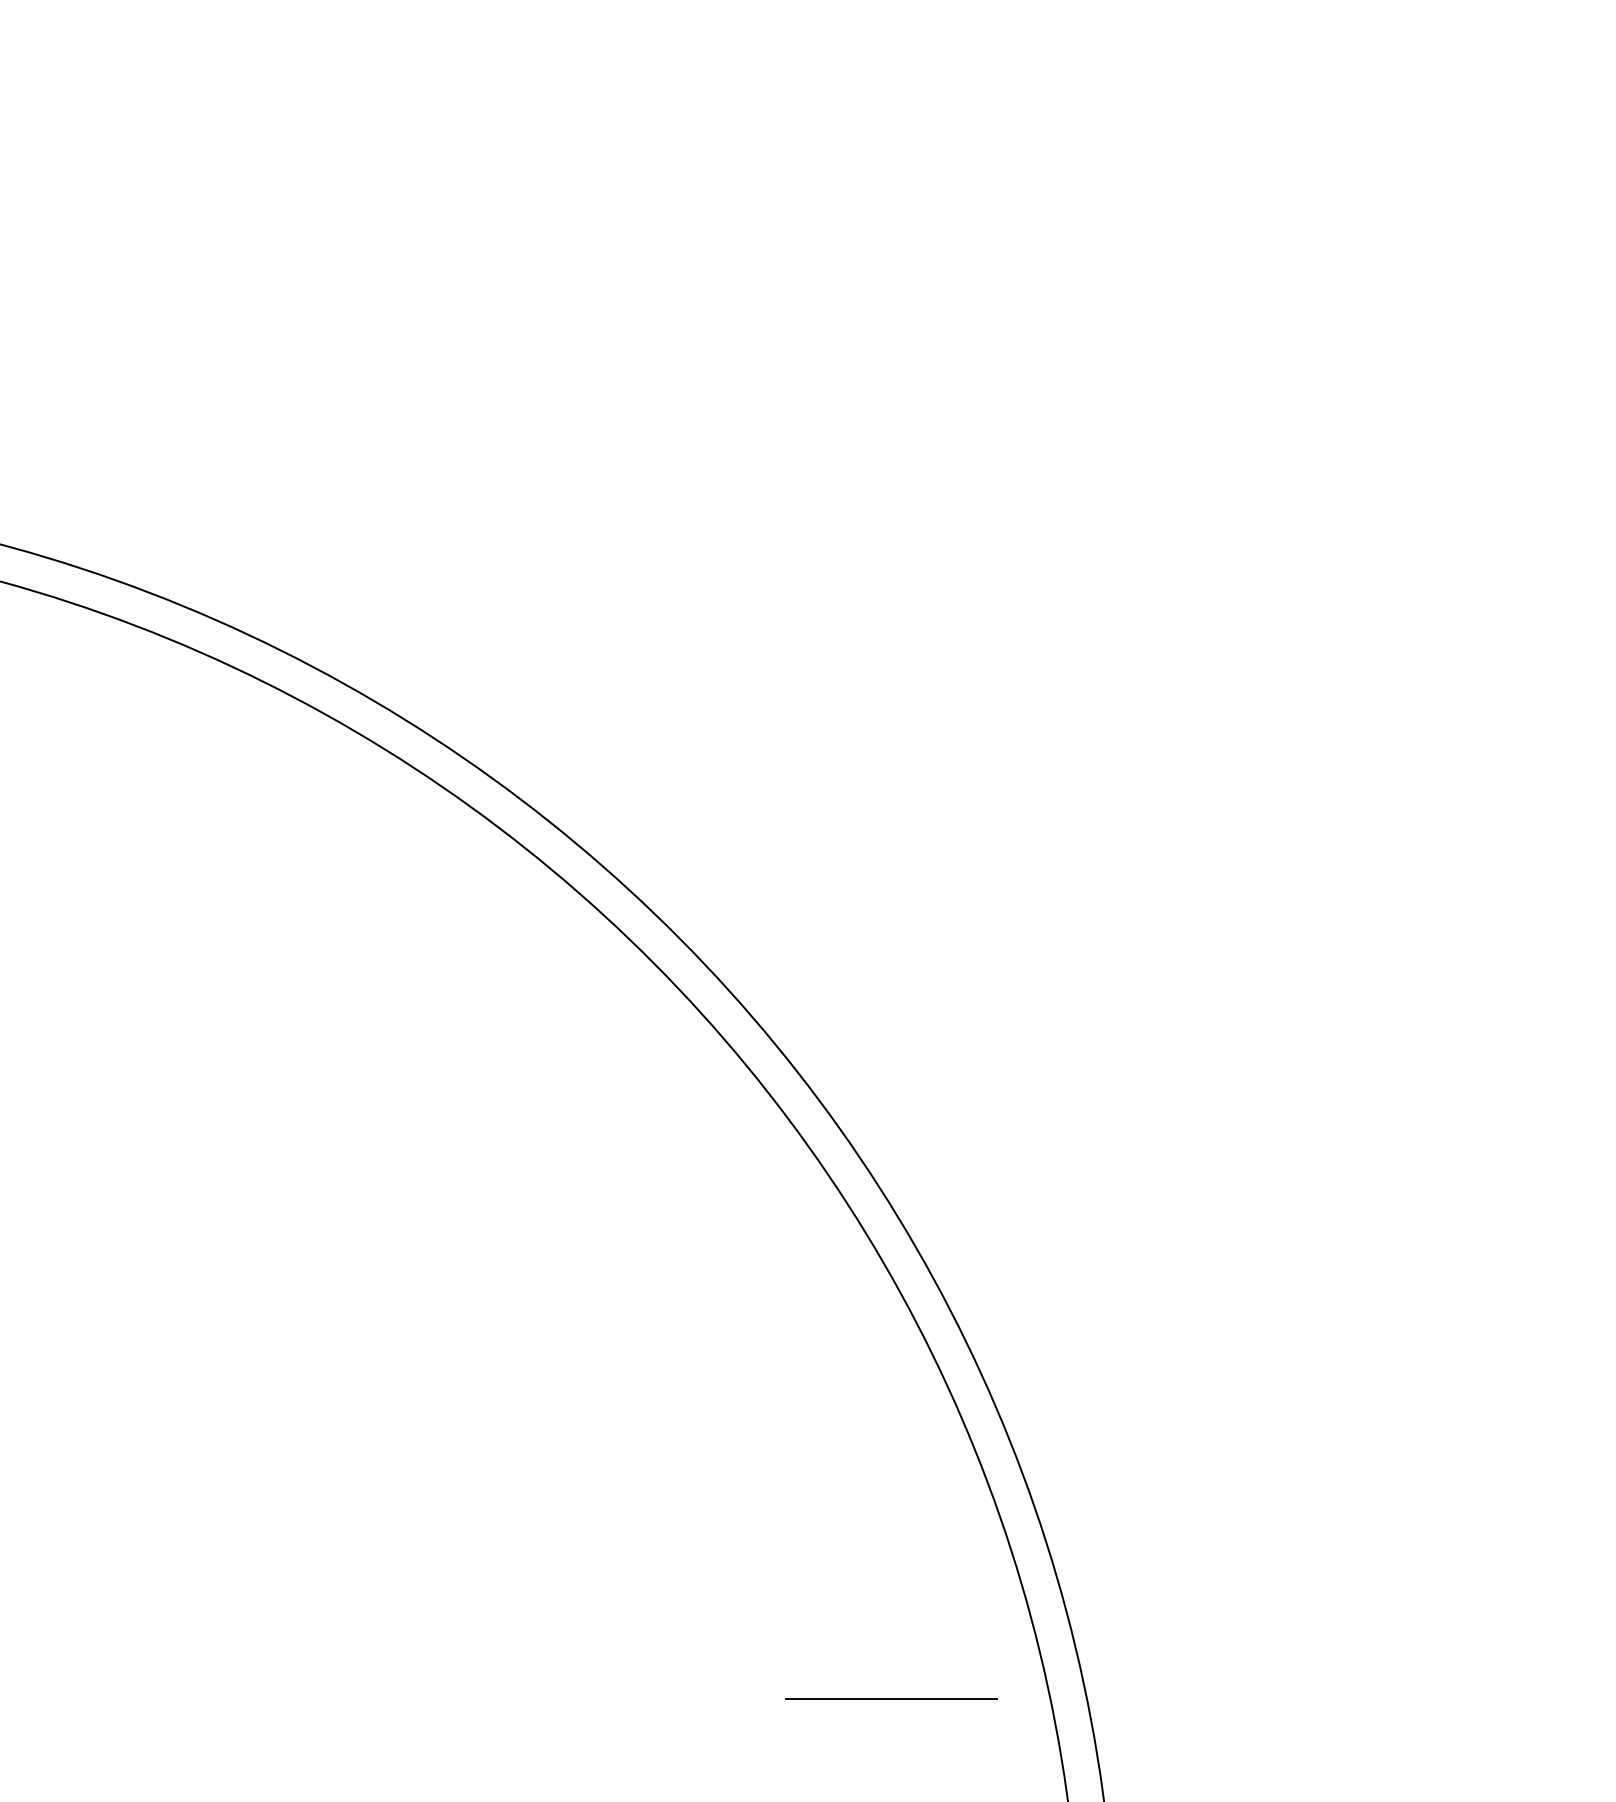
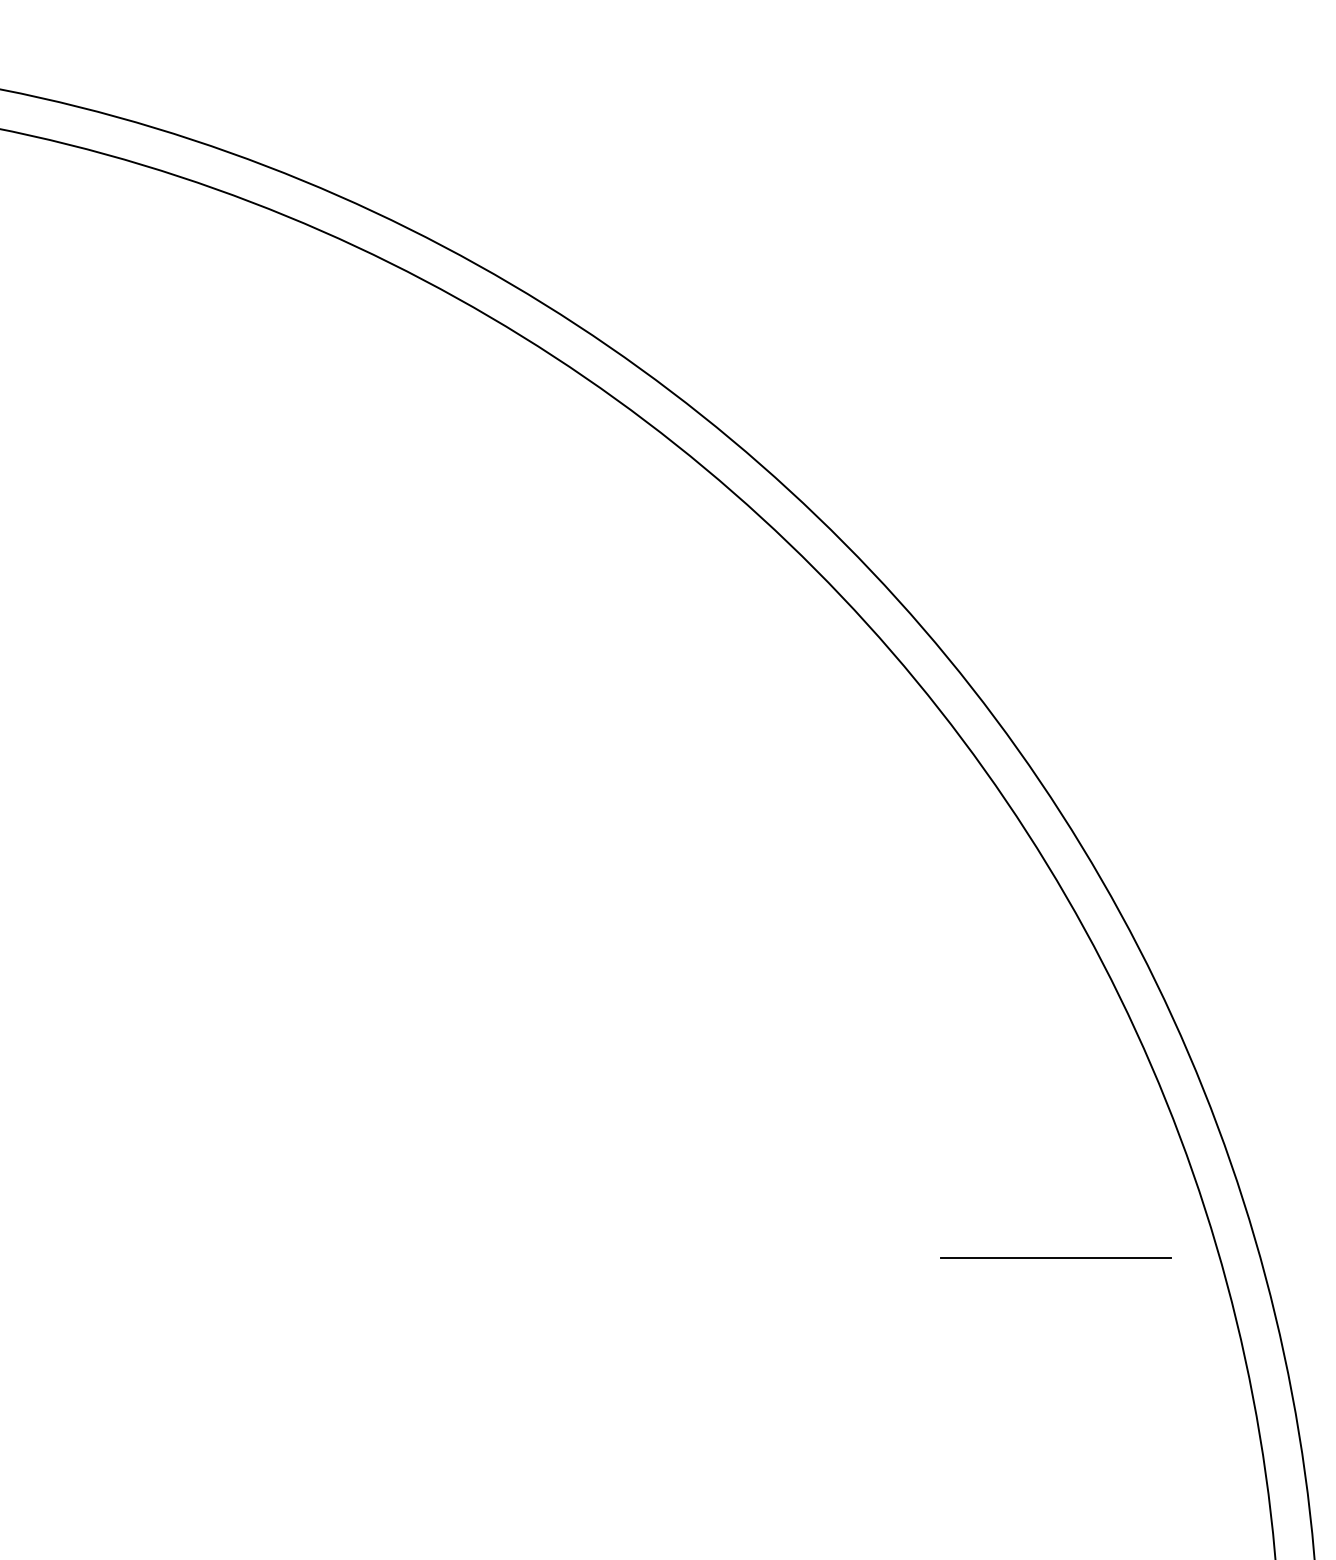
line: (891, 1698) -> (1056, 1257), moved

